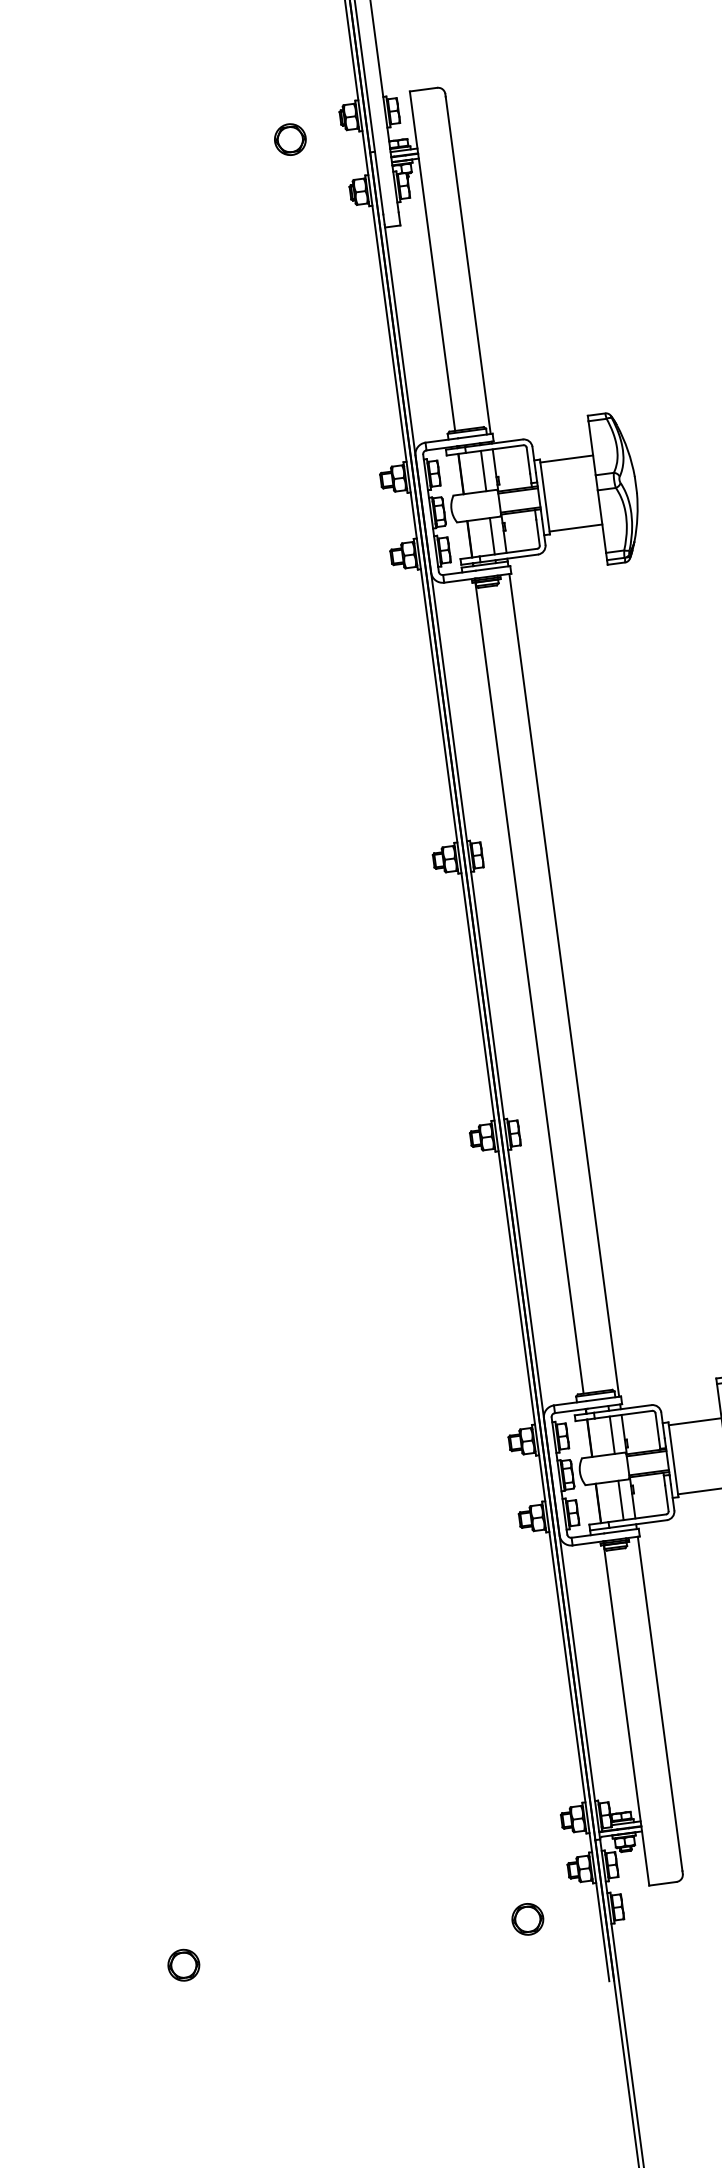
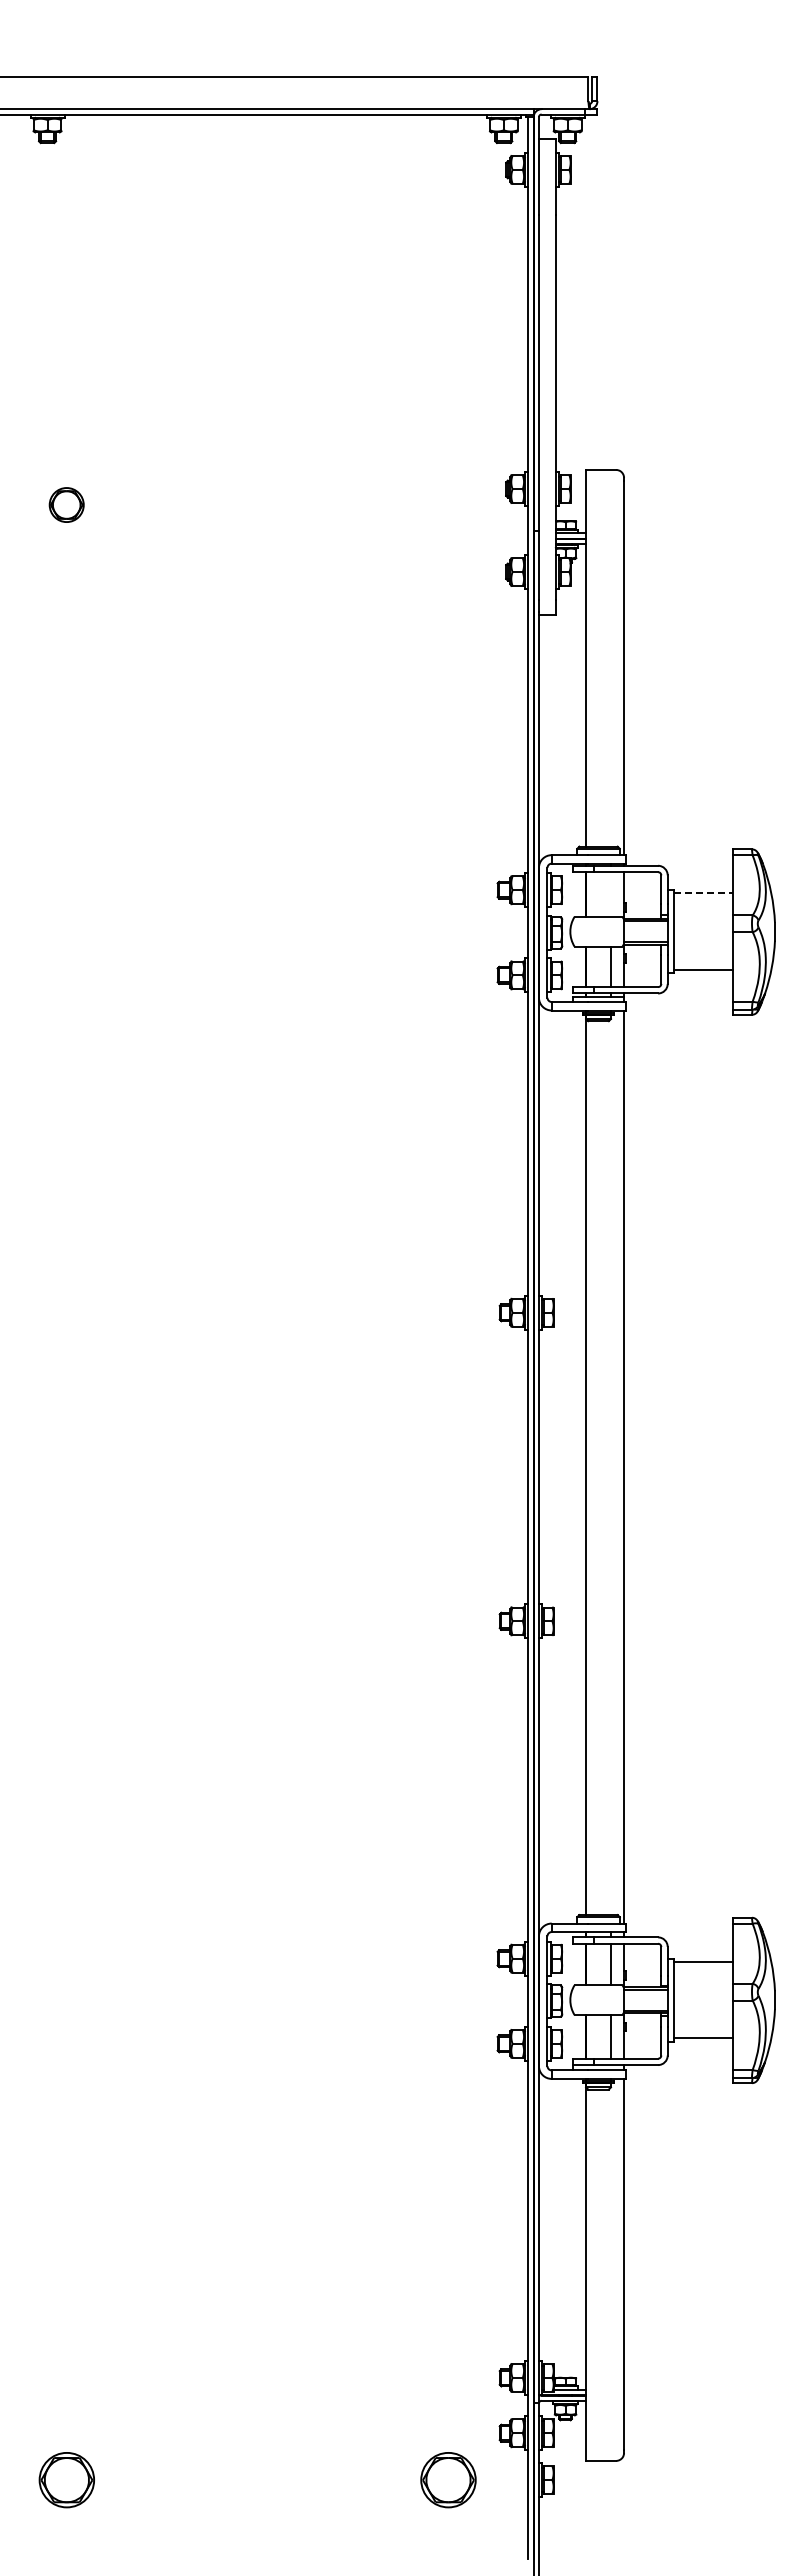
part: (290, 139) -> (448, 504), removed
line: (566, 459) -> (703, 893), solid -> dashed
line: (483, 471) -> (610, 894), removed
part: (527, 1918) -> (448, 2479), size x1.6
part: (183, 1964) -> (66, 2479), size x1.6

